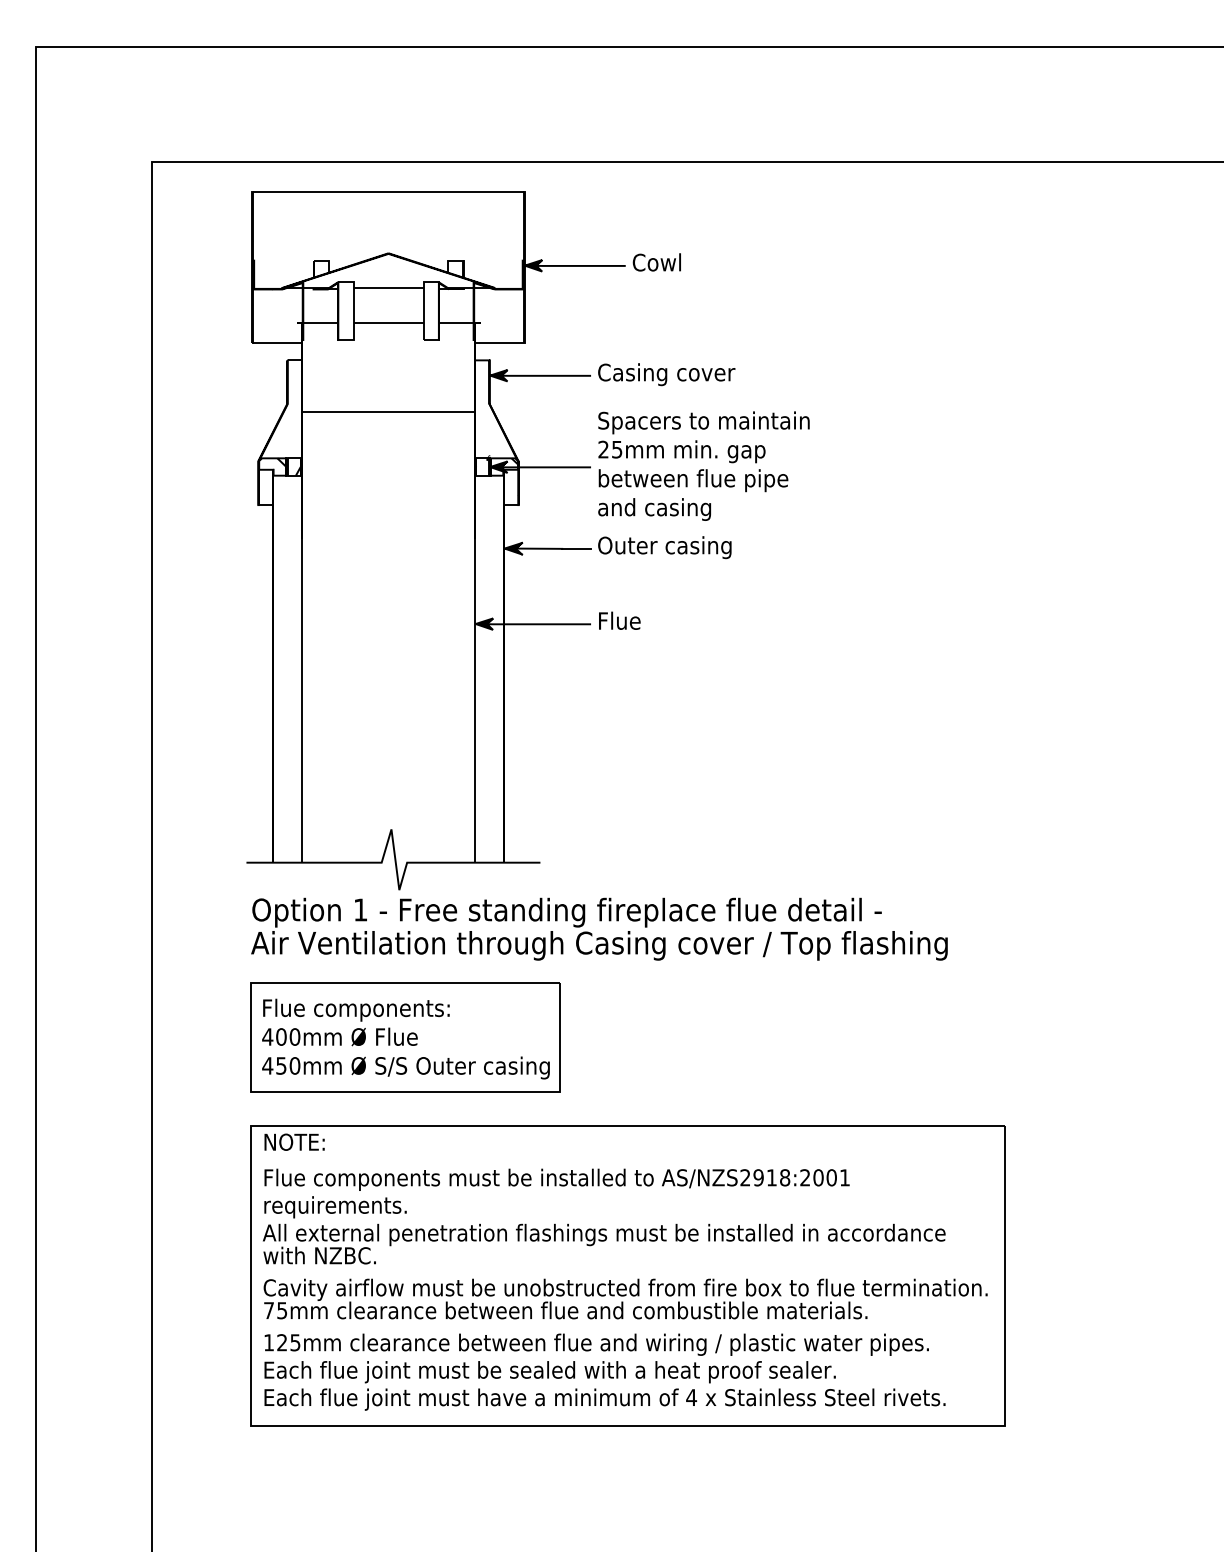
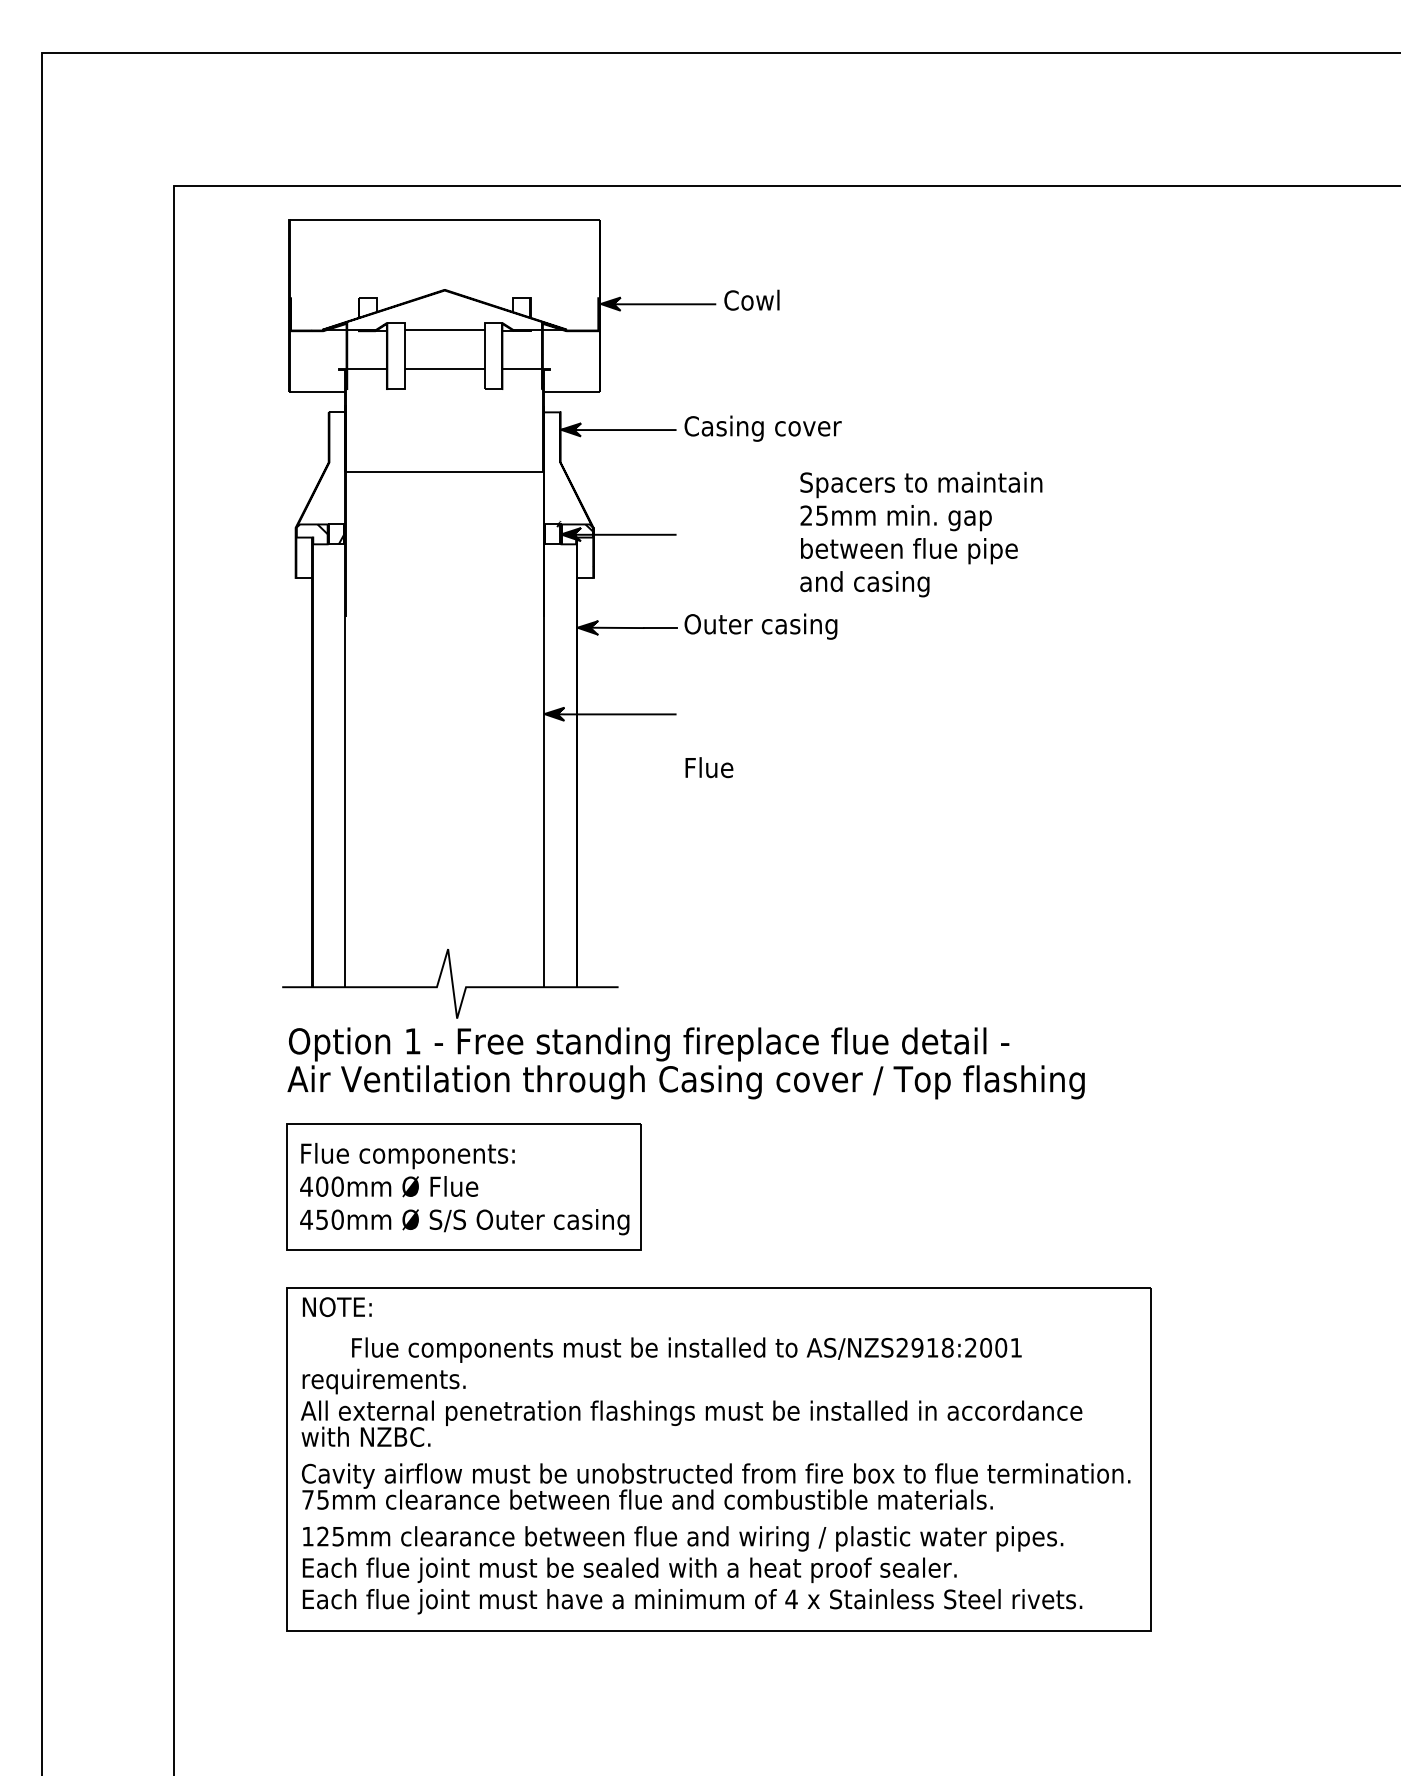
text: (703, 465) -> (920, 533), moved
text: (619, 620) -> (709, 767), moved
text: (556, 1179) -> (686, 1349), moved

